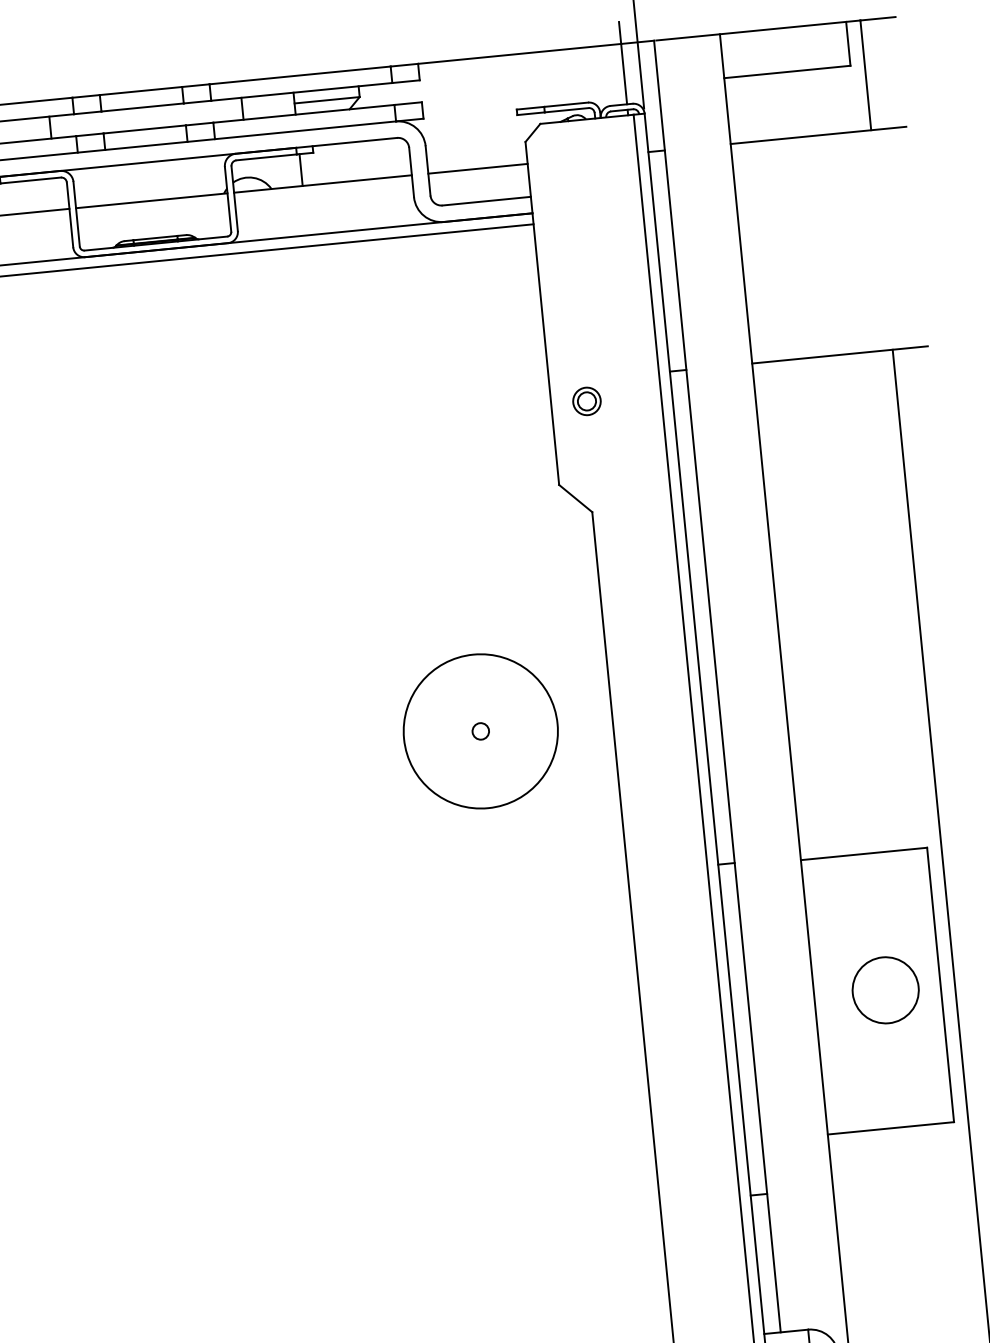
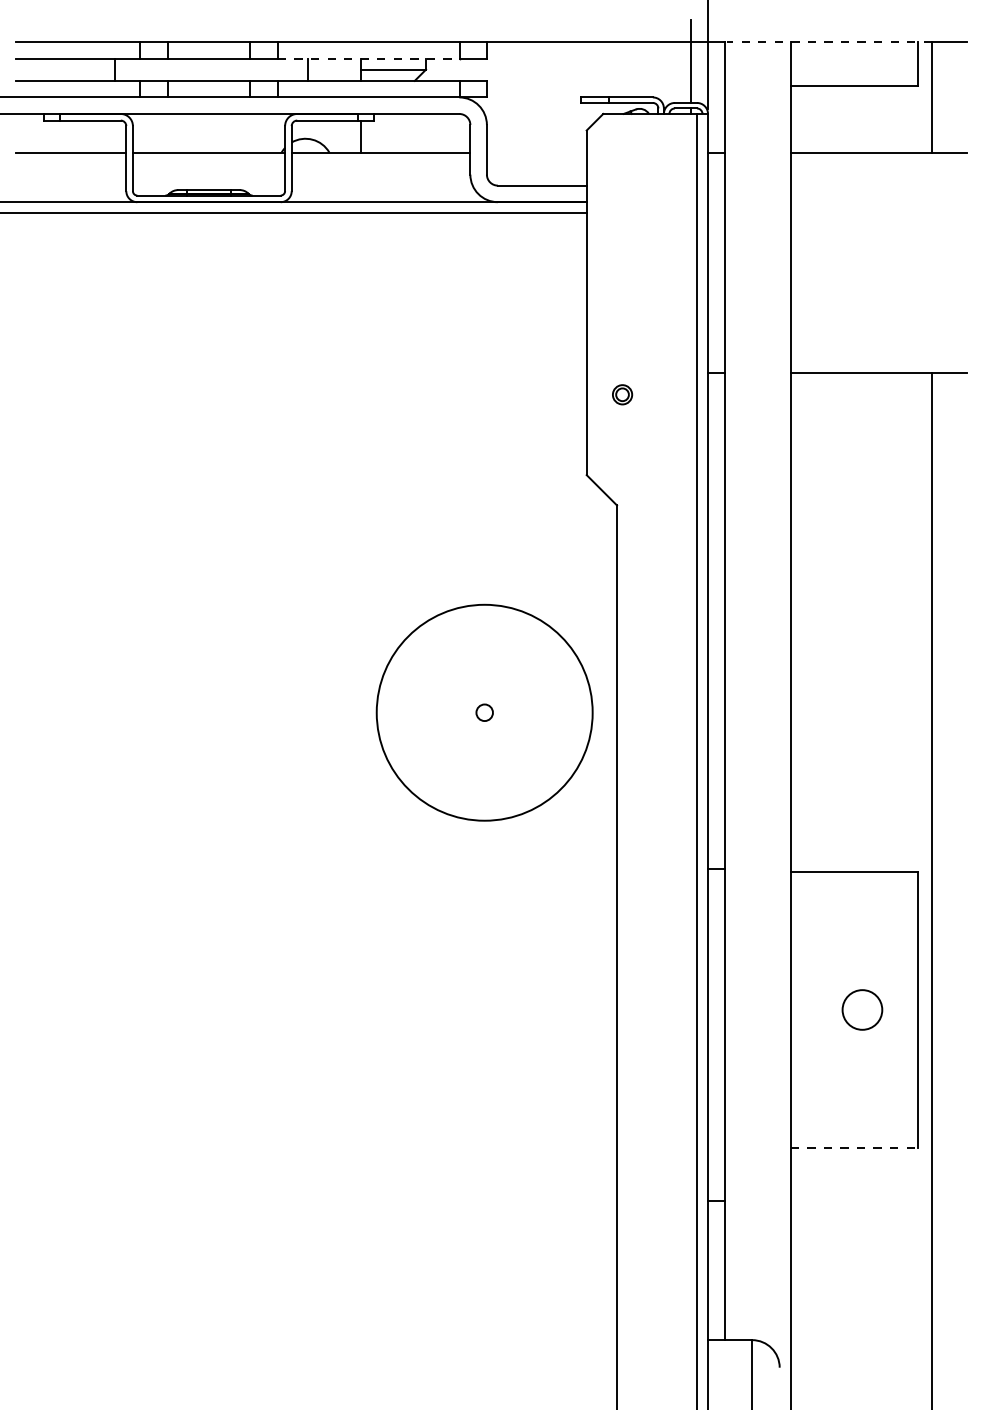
line: (758, 30) -> (829, 42), solid -> dashed
line: (301, 91) -> (368, 58), solid -> dashed
line: (477, 168) -> (536, 152), removed
part: (586, 401) -> (622, 394), size x0.7
circle: (480, 731) -> (484, 712), size x1.4
circle: (885, 989) -> (862, 1009), size x0.6
line: (891, 1127) -> (854, 1147), solid -> dashed

